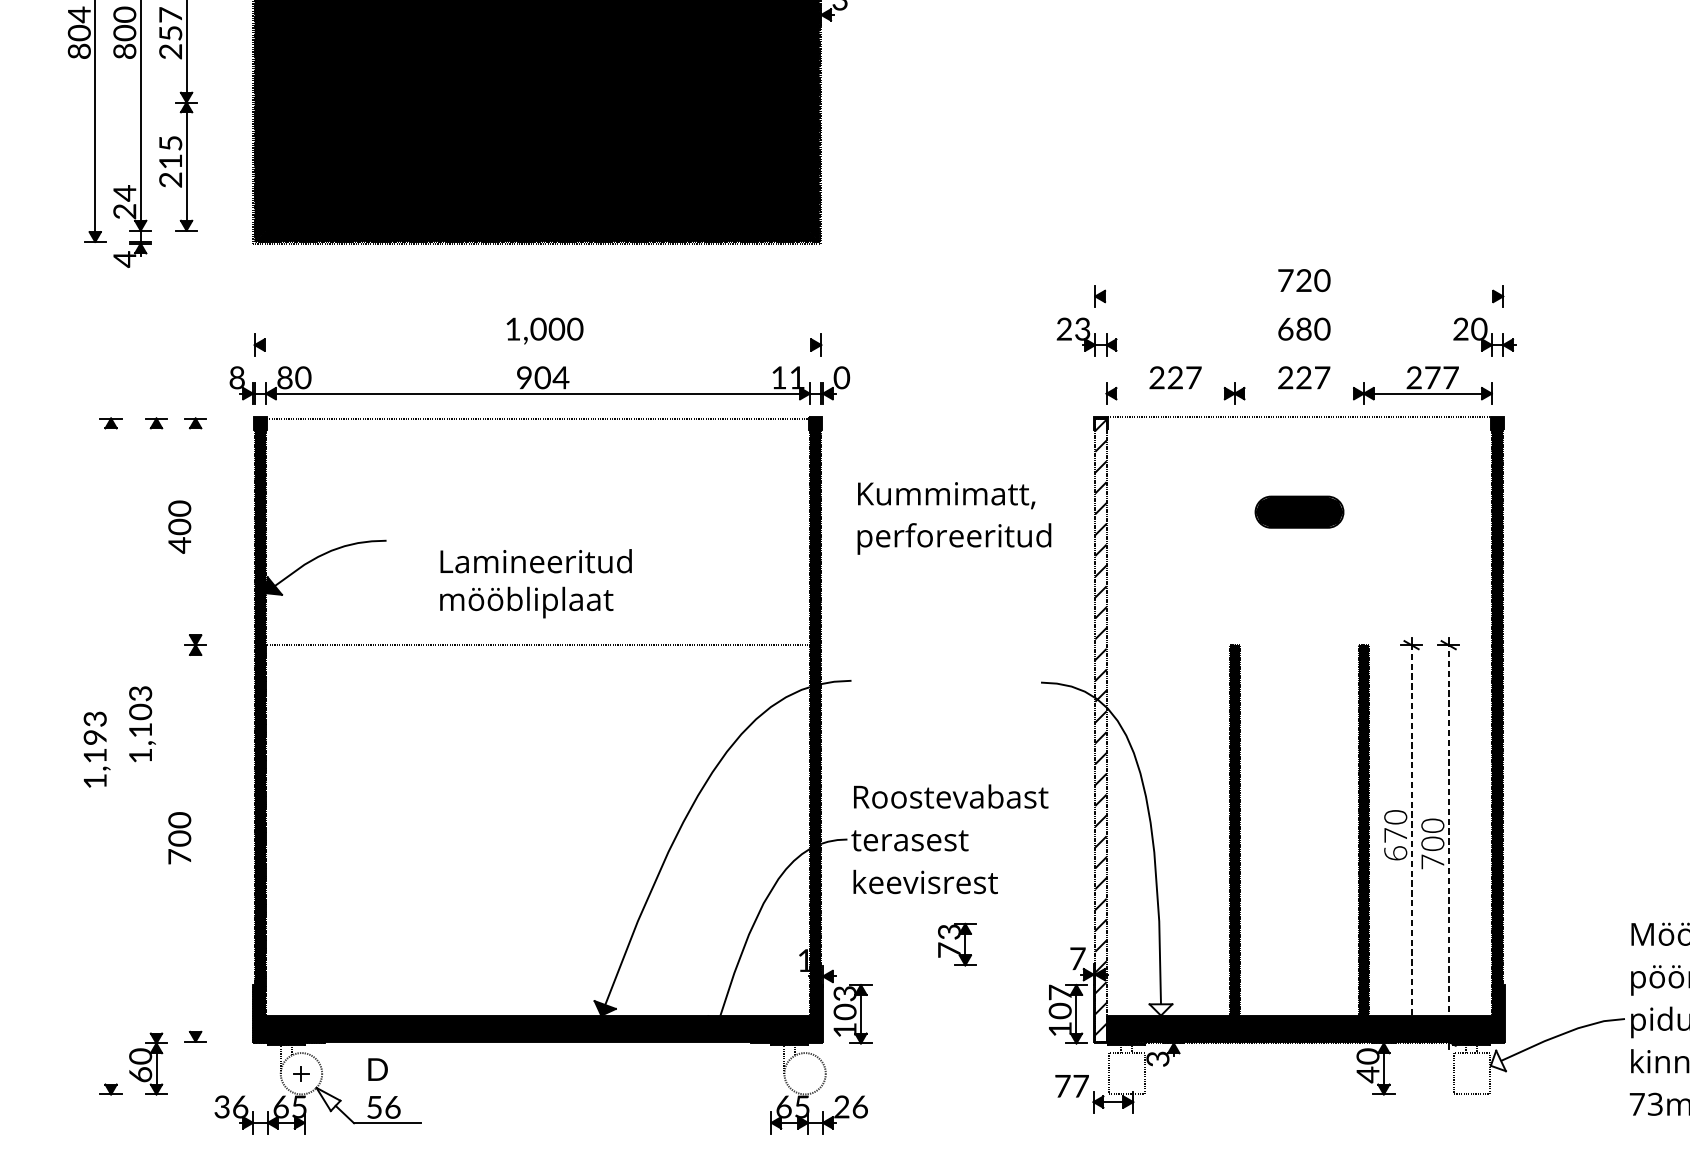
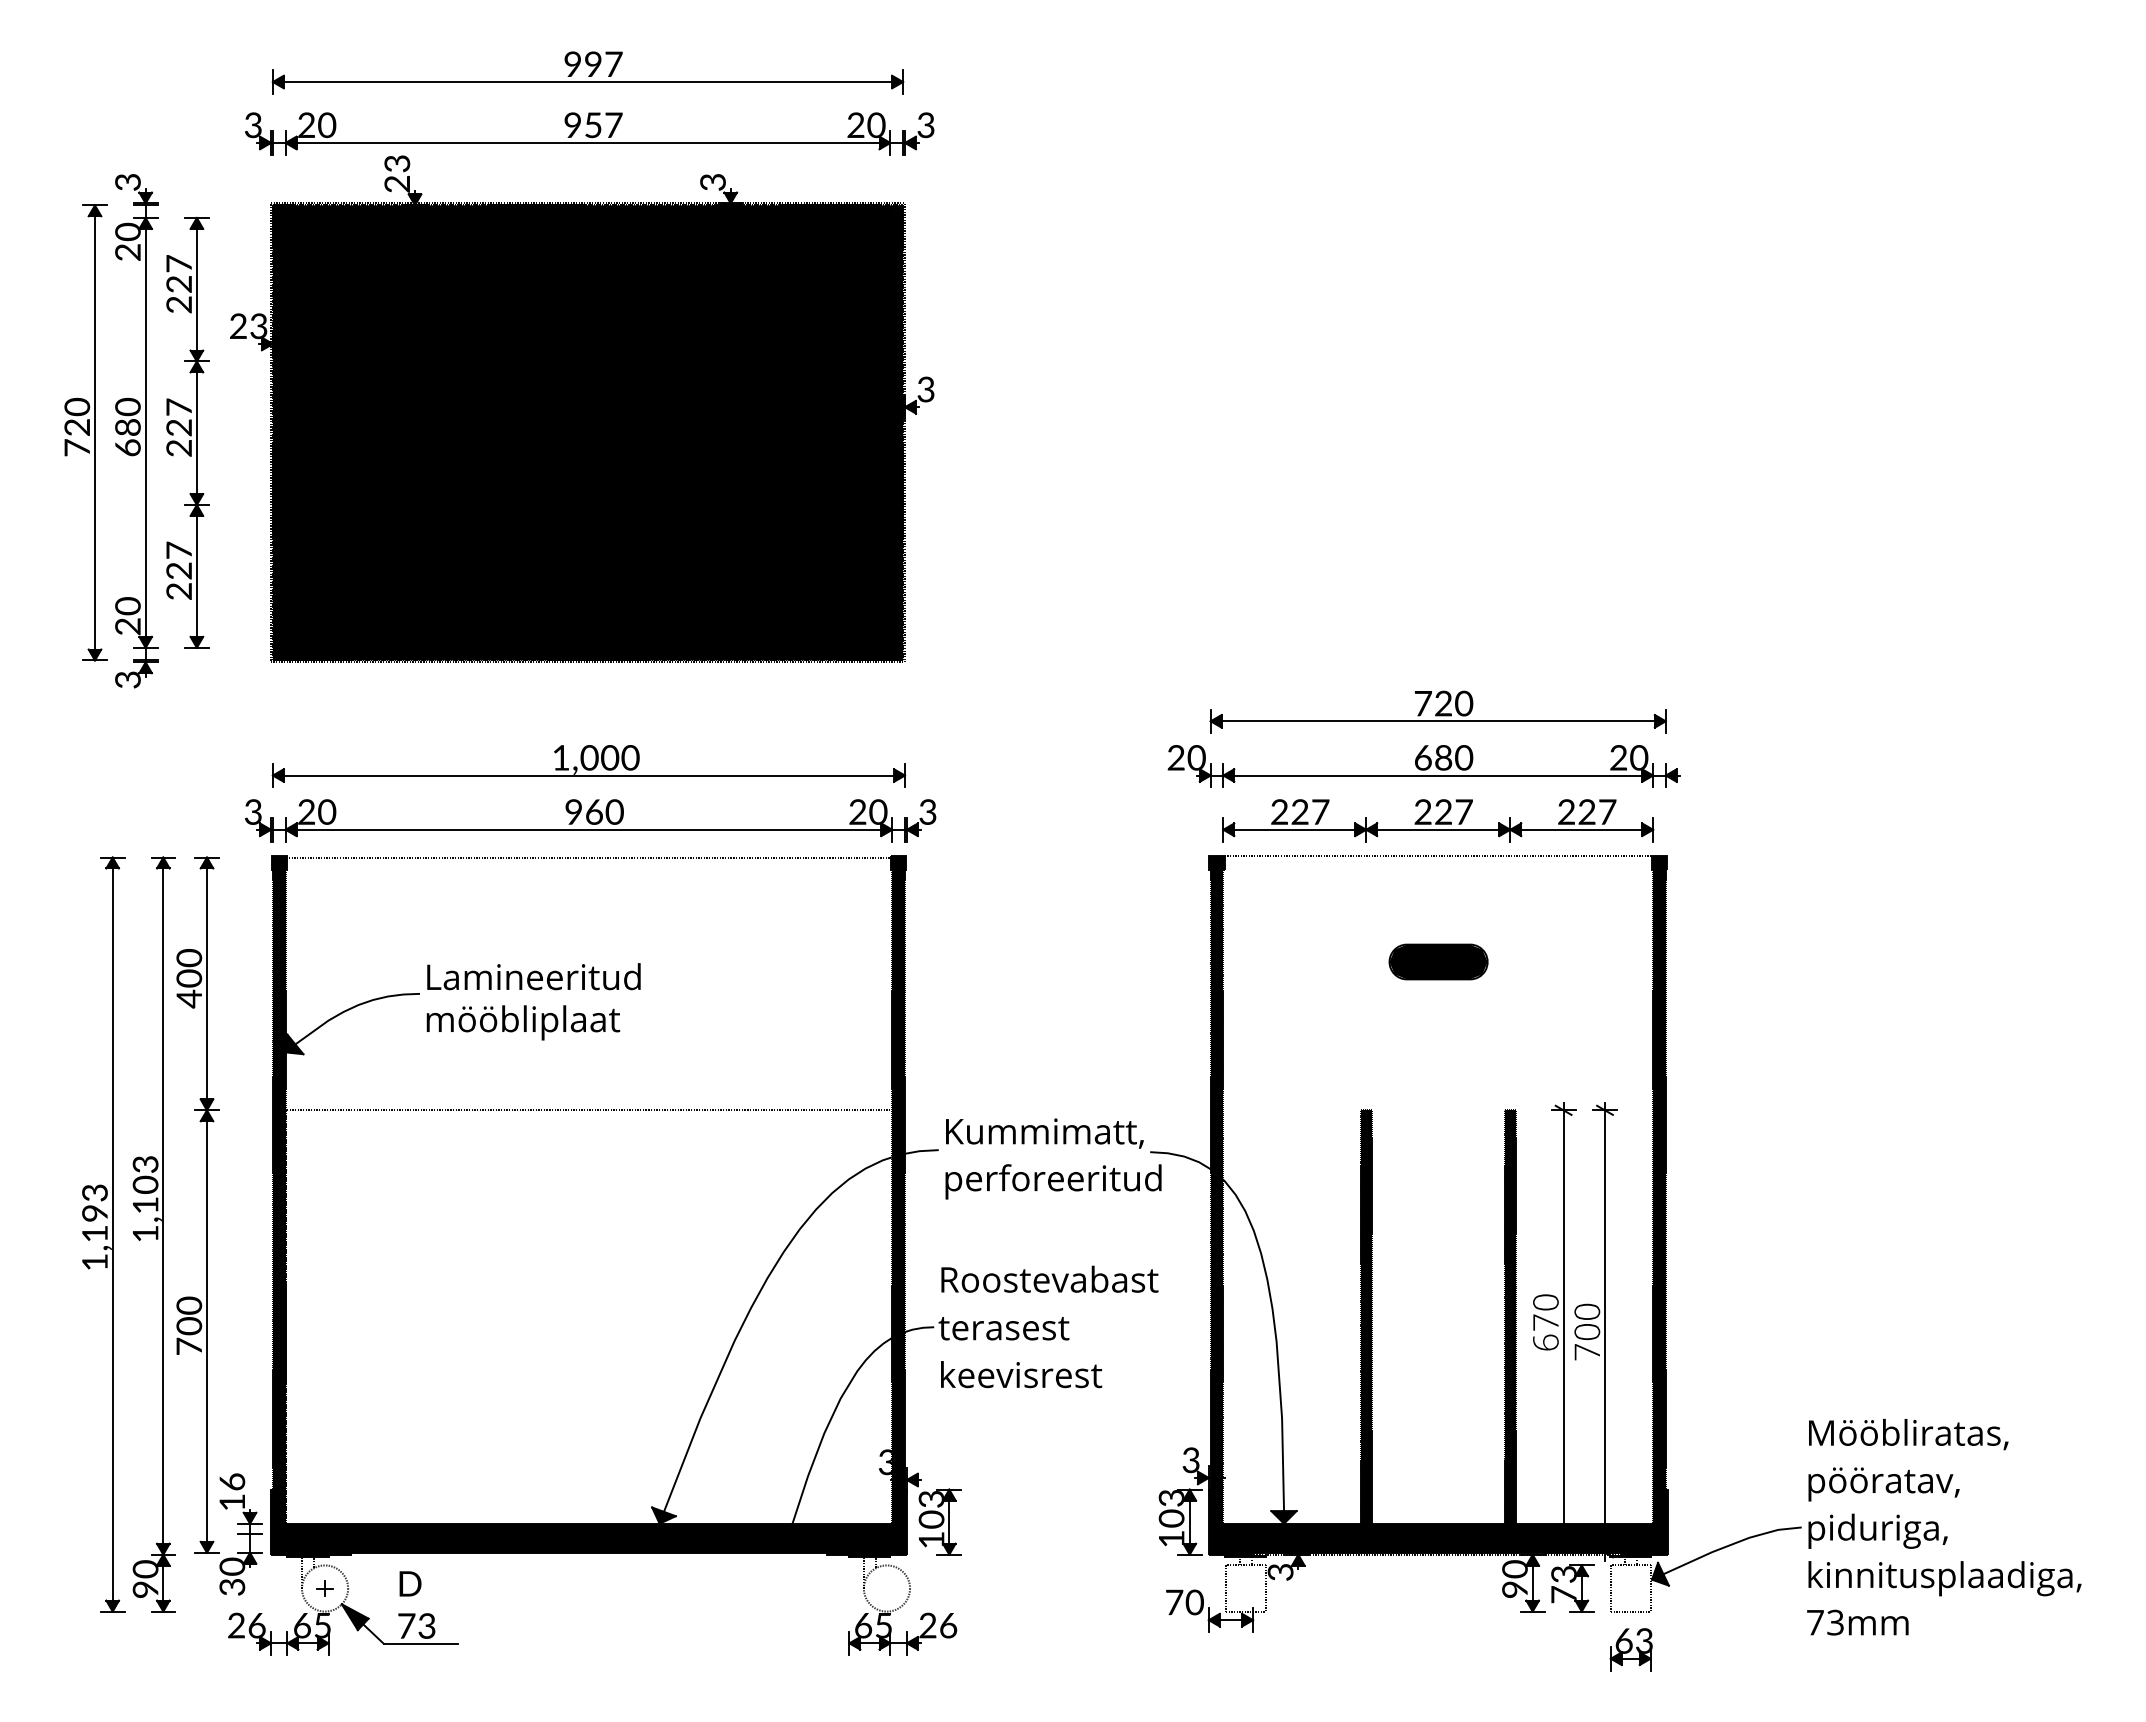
text: (79, 32) -> (77, 426), 804 -> 720
text: (170, 33) -> (178, 427), 257 -> 227
text: (124, 42) -> (127, 437), 800 -> 680
text: (170, 152) -> (178, 560), 215 -> 227
text: (124, 193) -> (127, 606), 24 -> 20
text: (124, 258) -> (127, 679), 4 -> 3
line: (1298, 296) -> (1437, 721), added
text: (1082, 328) -> (1196, 757), 23 -> 20
line: (537, 345) -> (588, 775), added
line: (1299, 345) -> (1438, 775), added
text: (237, 377) -> (253, 811), 8 -> 3
text: (551, 377) -> (604, 811), 904 -> 960
text: (788, 377) -> (868, 811), 11 -> 20
text: (842, 377) -> (928, 811), 0 -> 3
text: (1432, 377) -> (1586, 811), 277 -> 227
text: (284, 378) -> (306, 812), 80 -> 20
line: (1170, 393) -> (1294, 829), added
line: (1299, 393) -> (1438, 829), added
text: (954, 518) -> (1053, 1158), moved
line: (196, 531) -> (207, 983), added
text: (535, 583) -> (533, 1001), moved
fill: (1100, 729) -> (1216, 1204), added
line: (156, 730) -> (163, 1205), added
line: (110, 756) -> (112, 1234), added
line: (1411, 835) -> (1563, 1322), dashed -> solid
line: (196, 843) -> (207, 1331), added
line: (1449, 843) -> (1605, 1331), dashed -> solid
part: (957, 944) -> (1572, 1588), moved
text: (1078, 958) -> (1191, 1460), 7 -> 3
text: (802, 960) -> (884, 1462), 1 -> 3
text: (1060, 992) -> (1171, 1497), 107 -> 103
fill: (1160, 1010) -> (1283, 1517), added
part: (225, 1025) -> (240, 1534), added
fill: (1498, 1060) -> (1660, 1573), added
text: (140, 1074) -> (145, 1589), 60 -> 90
text: (1367, 1074) -> (1514, 1589), 40 -> 90
text: (1080, 1086) -> (1194, 1602), 77 -> 70
fill: (327, 1099) -> (354, 1617), added
text: (383, 1106) -> (416, 1625), 56 -> 73
text: (222, 1107) -> (236, 1626), 36 -> 26
part: (1471, 1128) -> (1630, 1649), added

